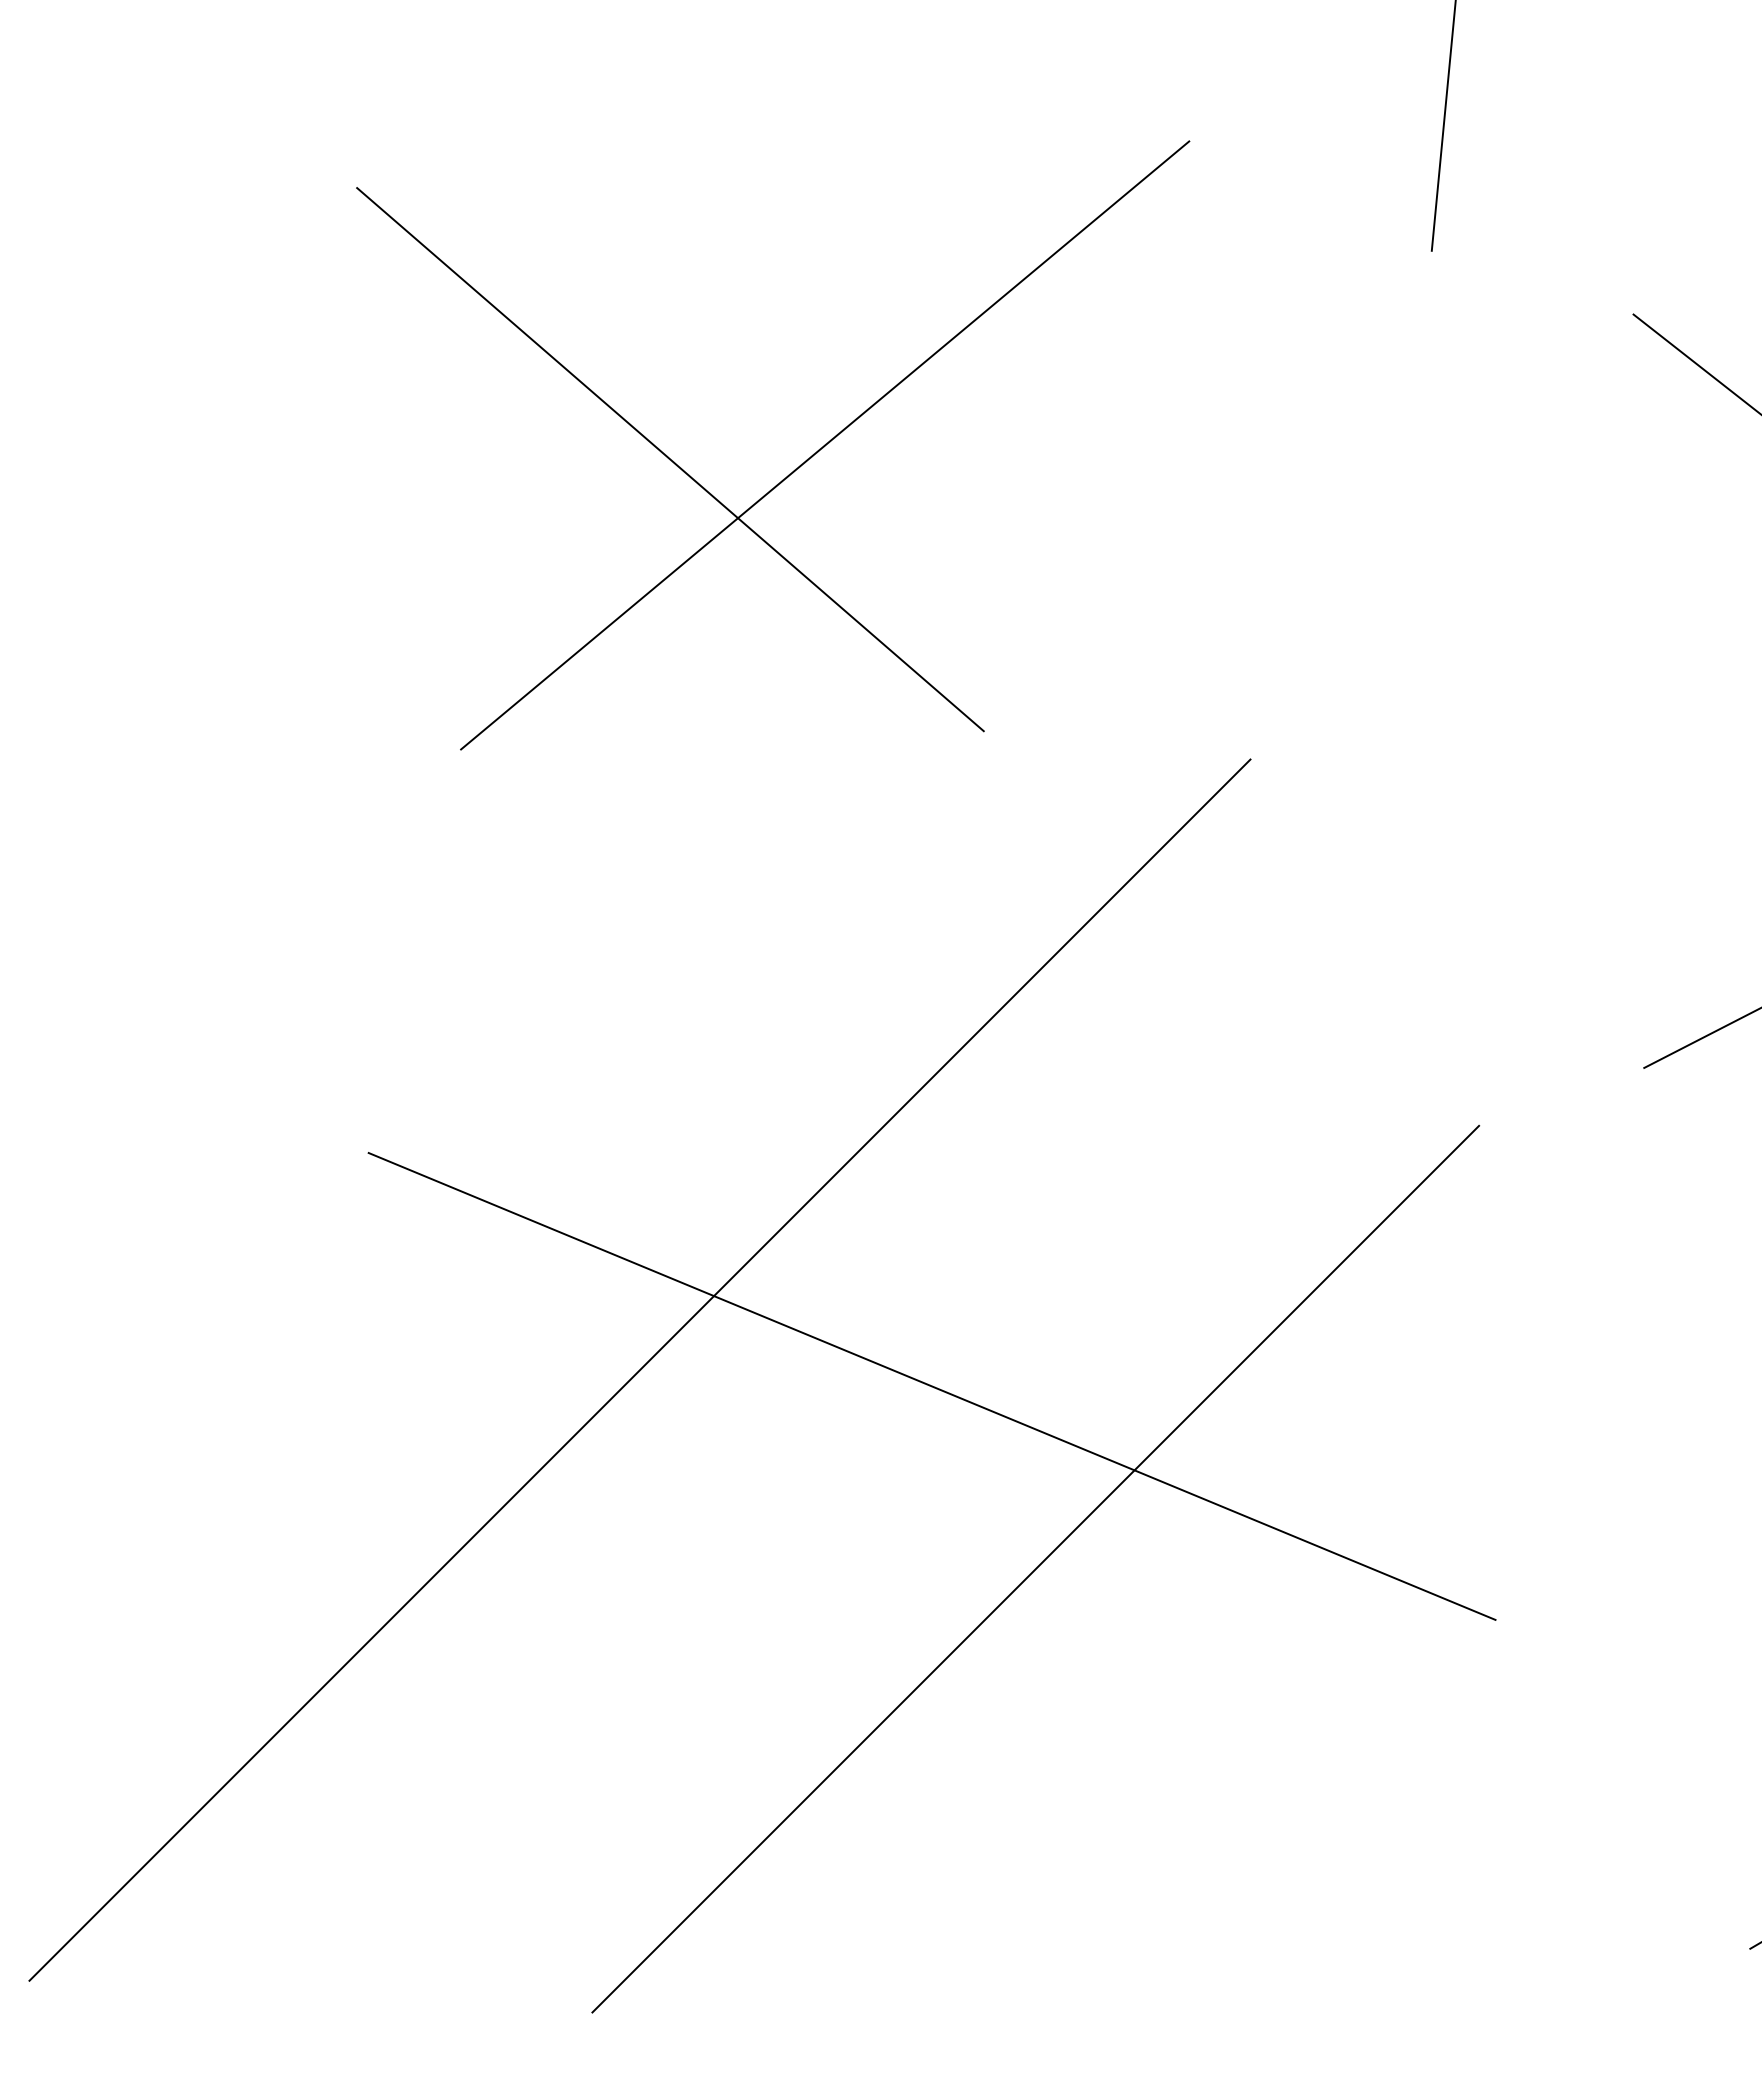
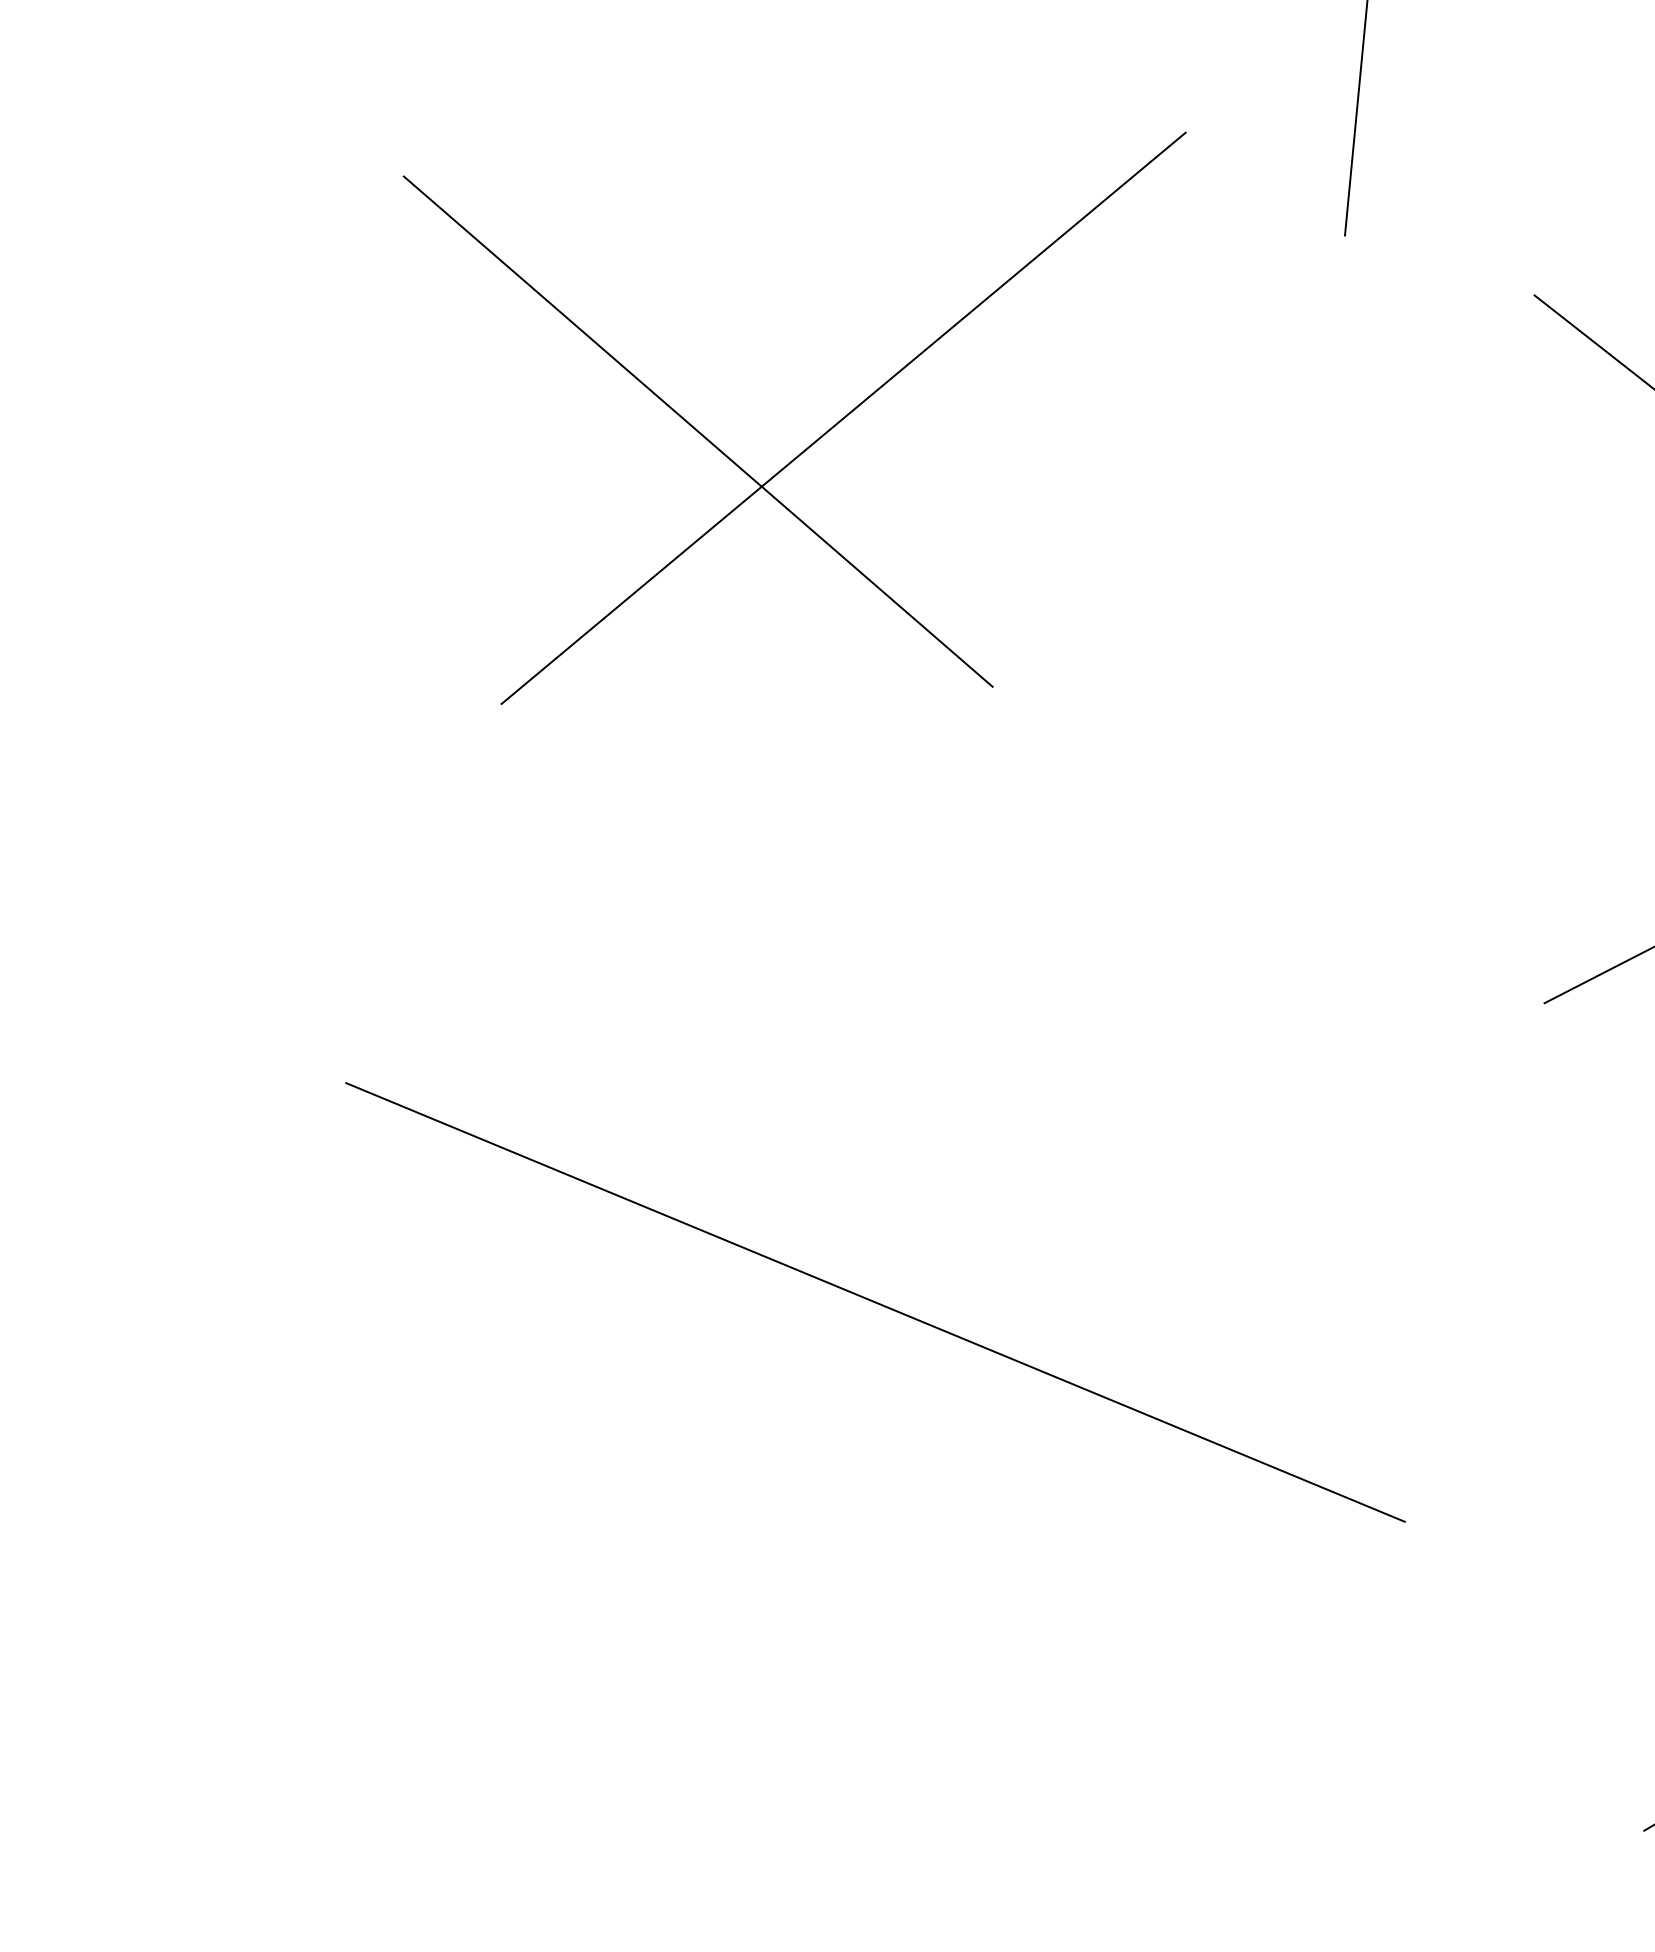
part: (795, 468) -> (815, 440), moved
line: (639, 1369) -> (600, 1286), removed
line: (1035, 1568) -> (972, 1473), removed

